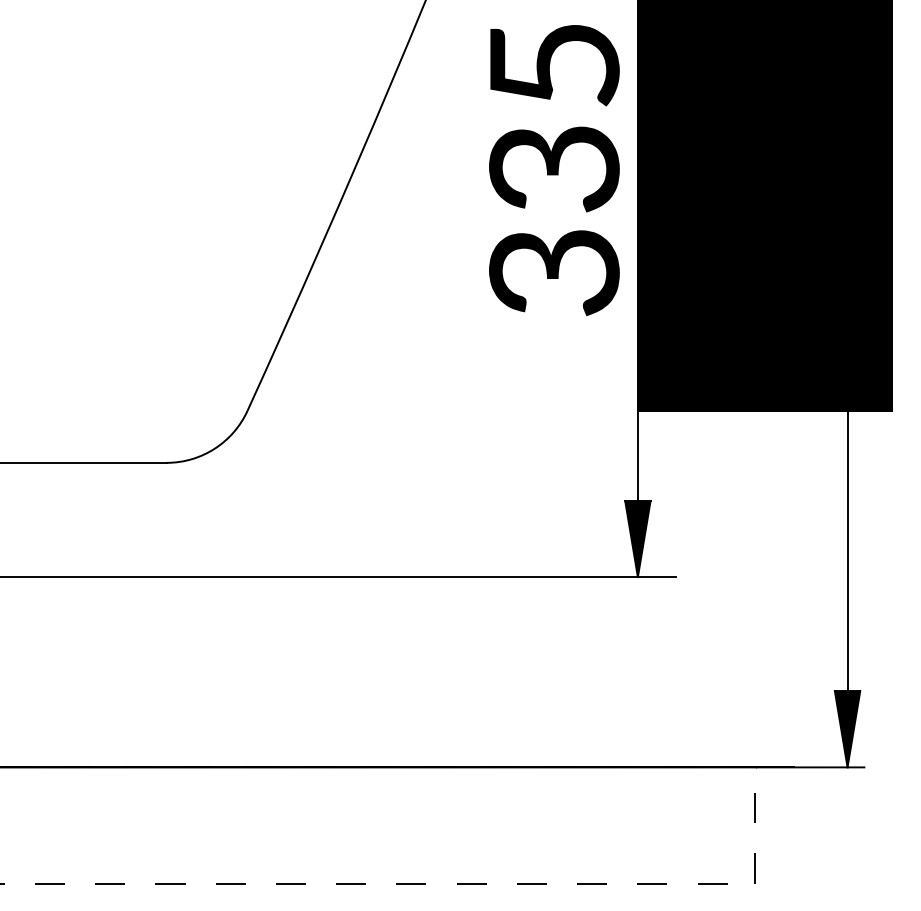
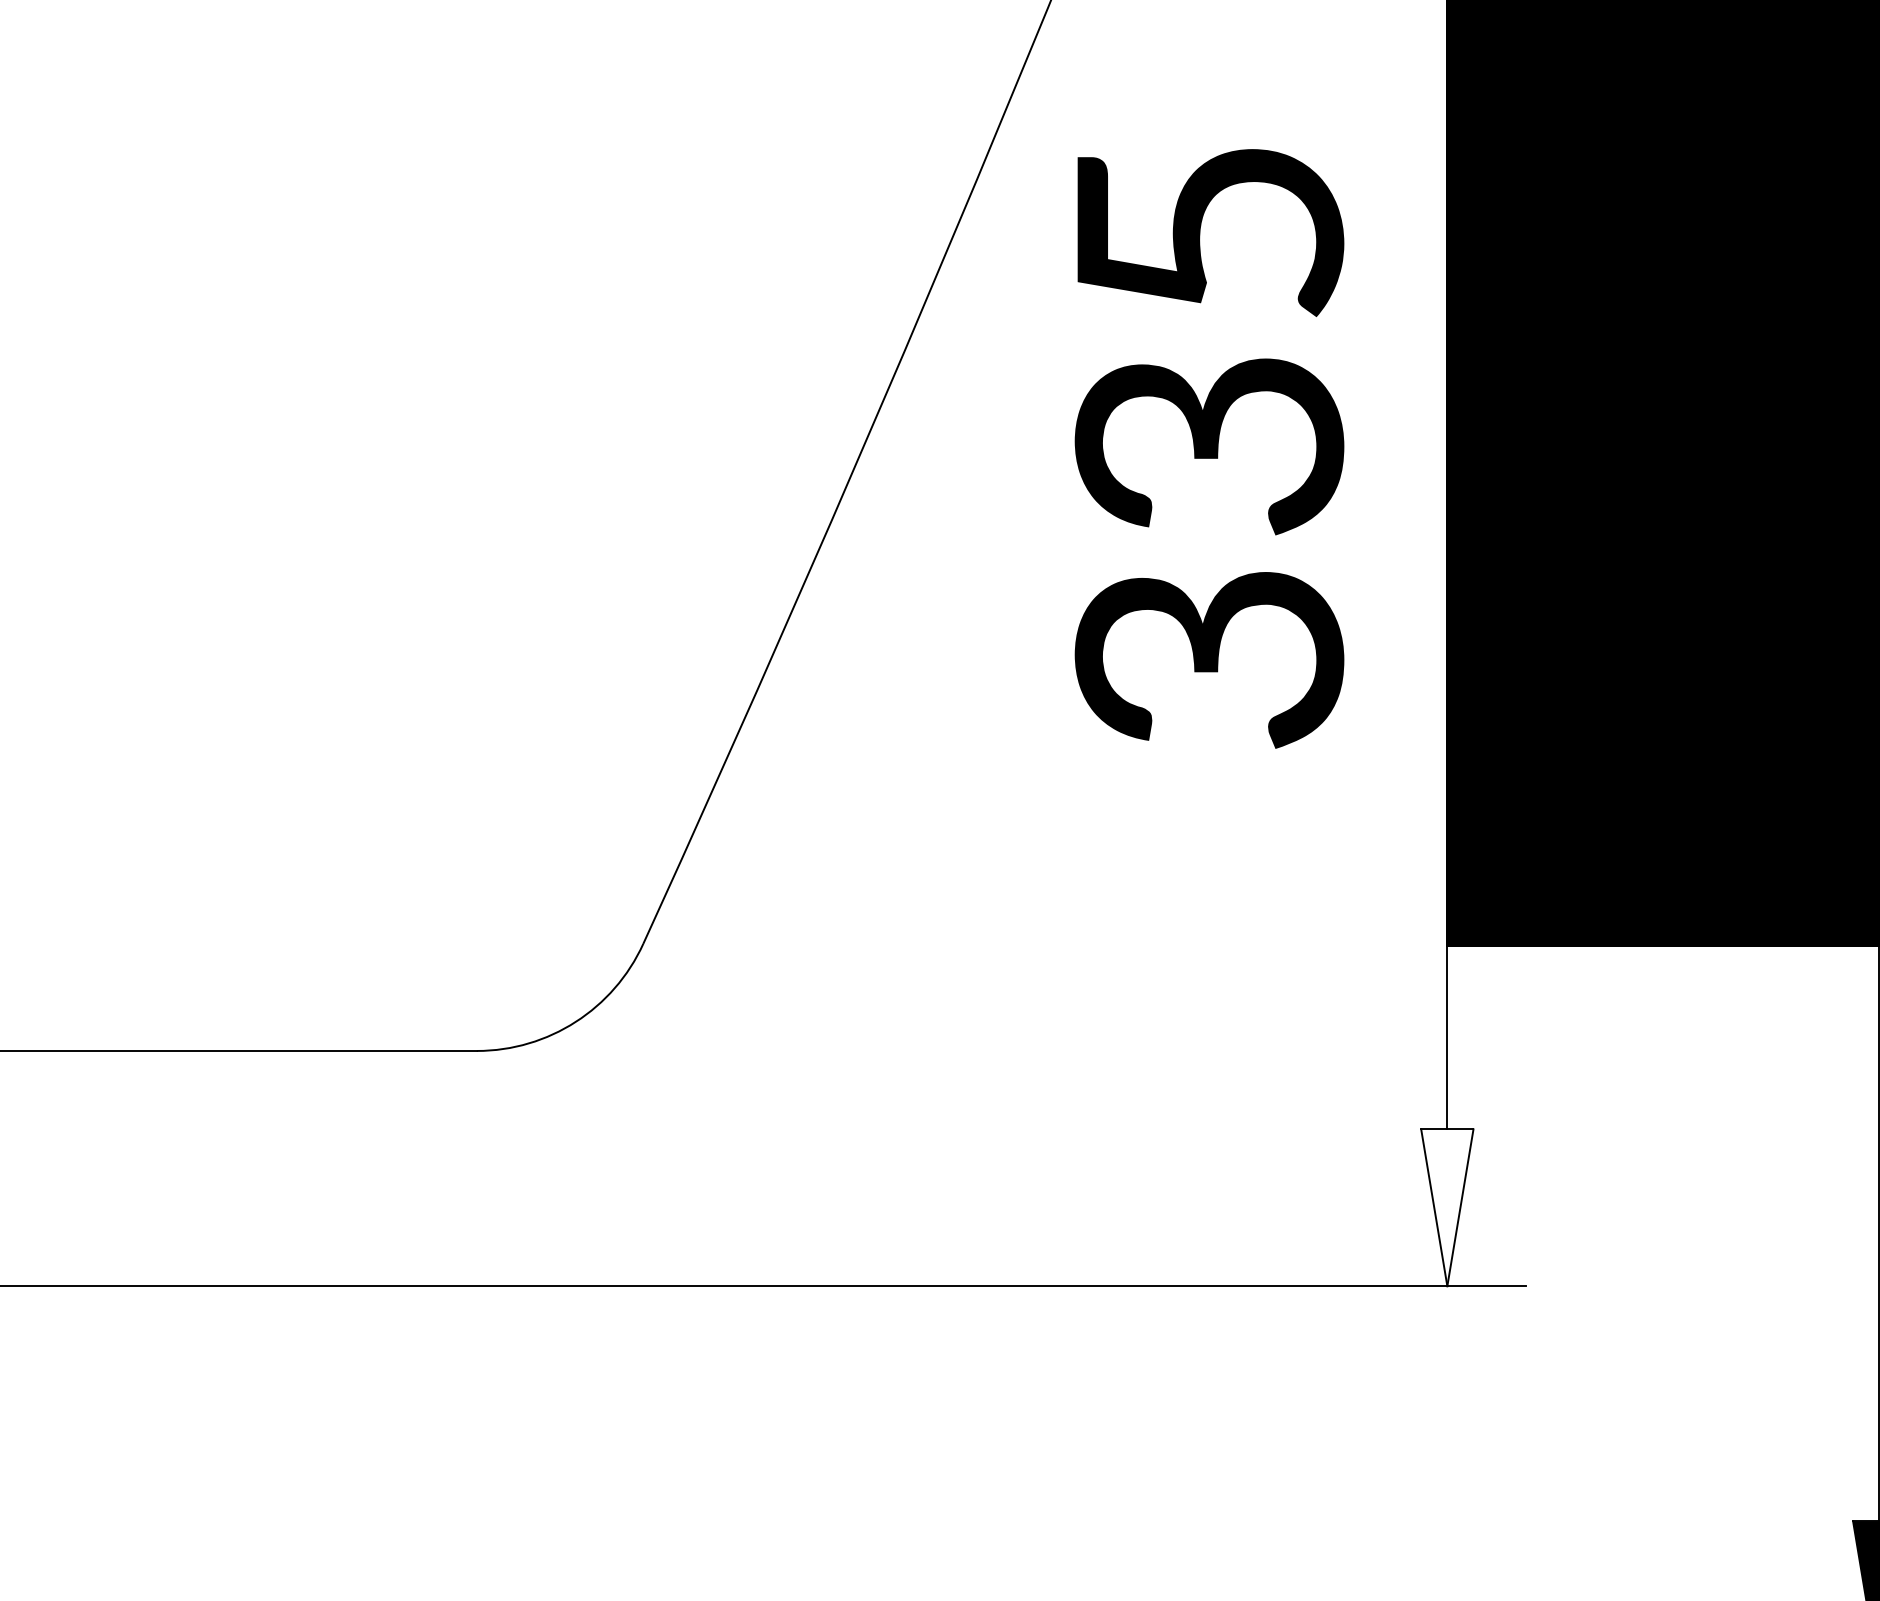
text: (554, 170) -> (1209, 448), moved
fill: (637, 538) -> (1446, 1206), removed

